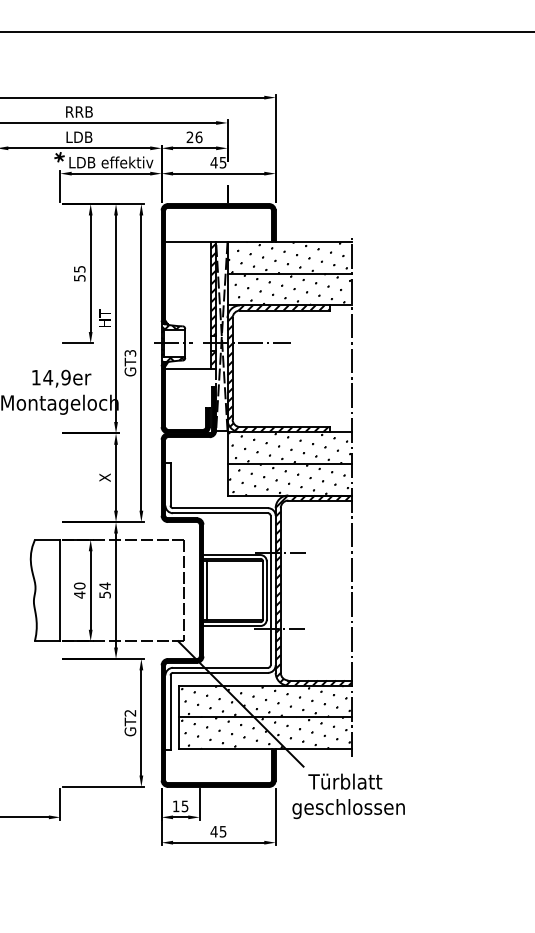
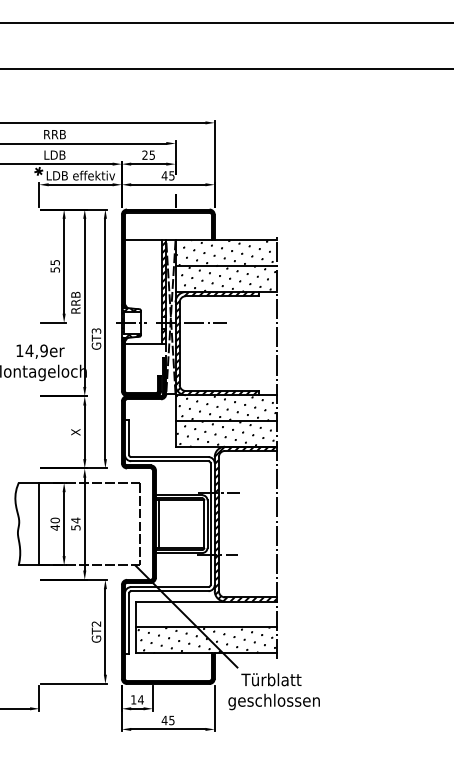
text: (199, 136) -> (152, 154), 26 -> 25
text: (104, 318) -> (75, 302), HT -> RRB
hatch: (265, 701) -> (206, 614), removed
text: (184, 805) -> (140, 699), 15 -> 14

